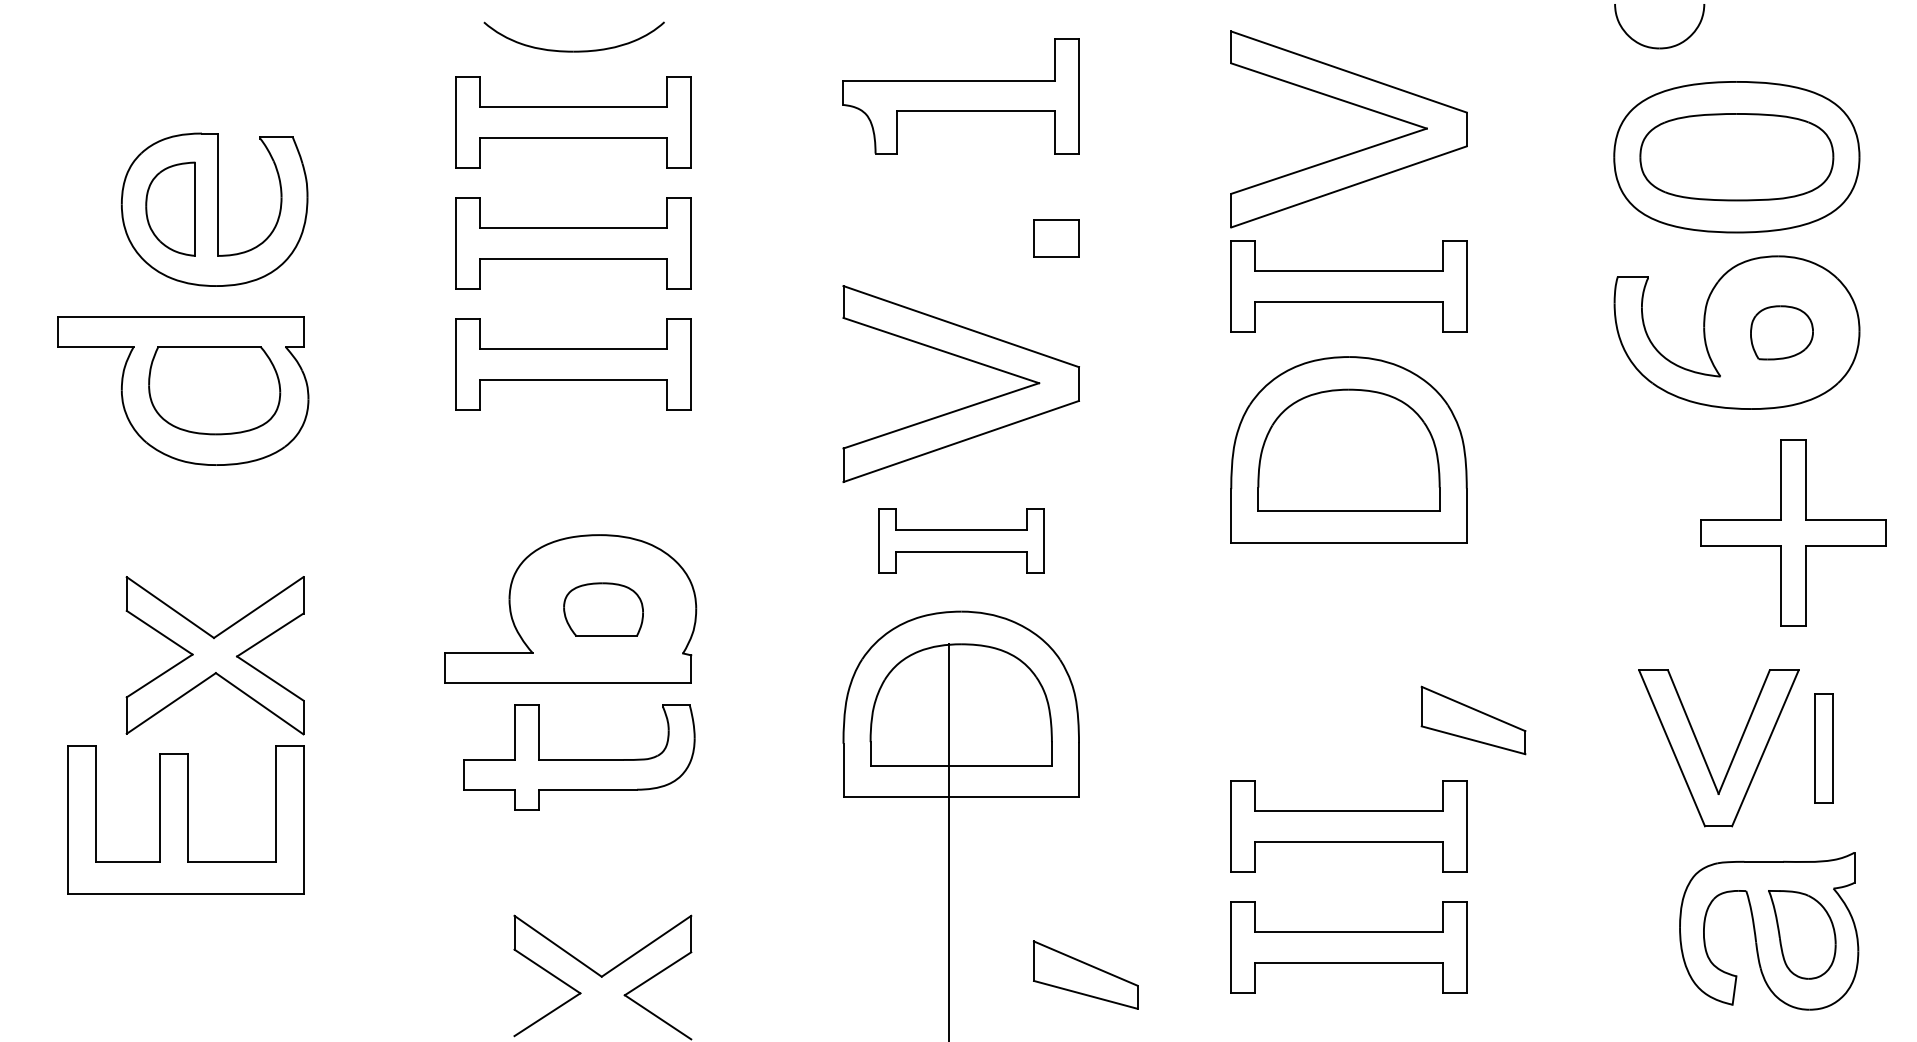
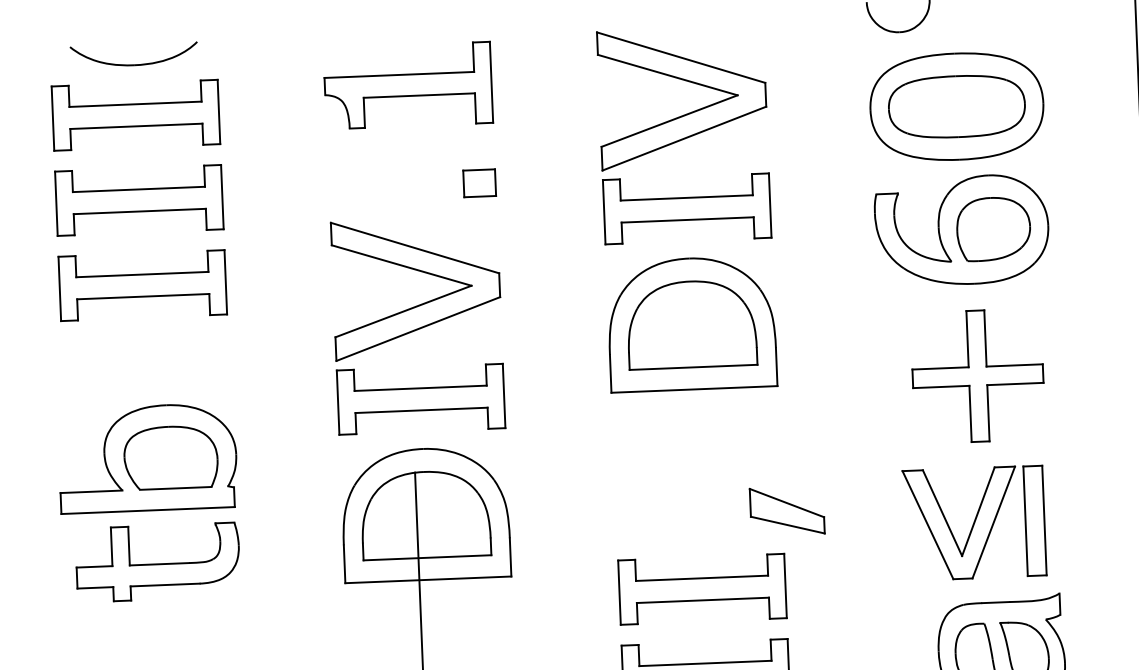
part: (1781, 332) -> (993, 228), size x1.67
part: (1793, 532) -> (978, 375), moved
part: (961, 541) -> (421, 399), size x1.43
part: (603, 609) -> (170, 457), size x1.67
part: (1823, 748) -> (1034, 521), size x1.43

